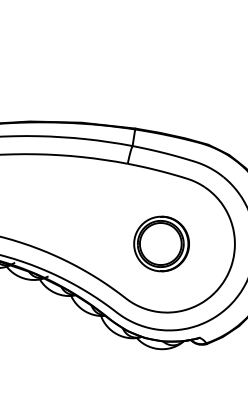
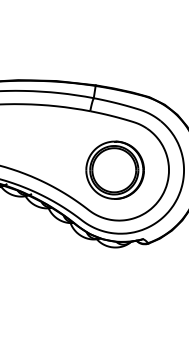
part: (160, 243) -> (114, 169), size x1.43

